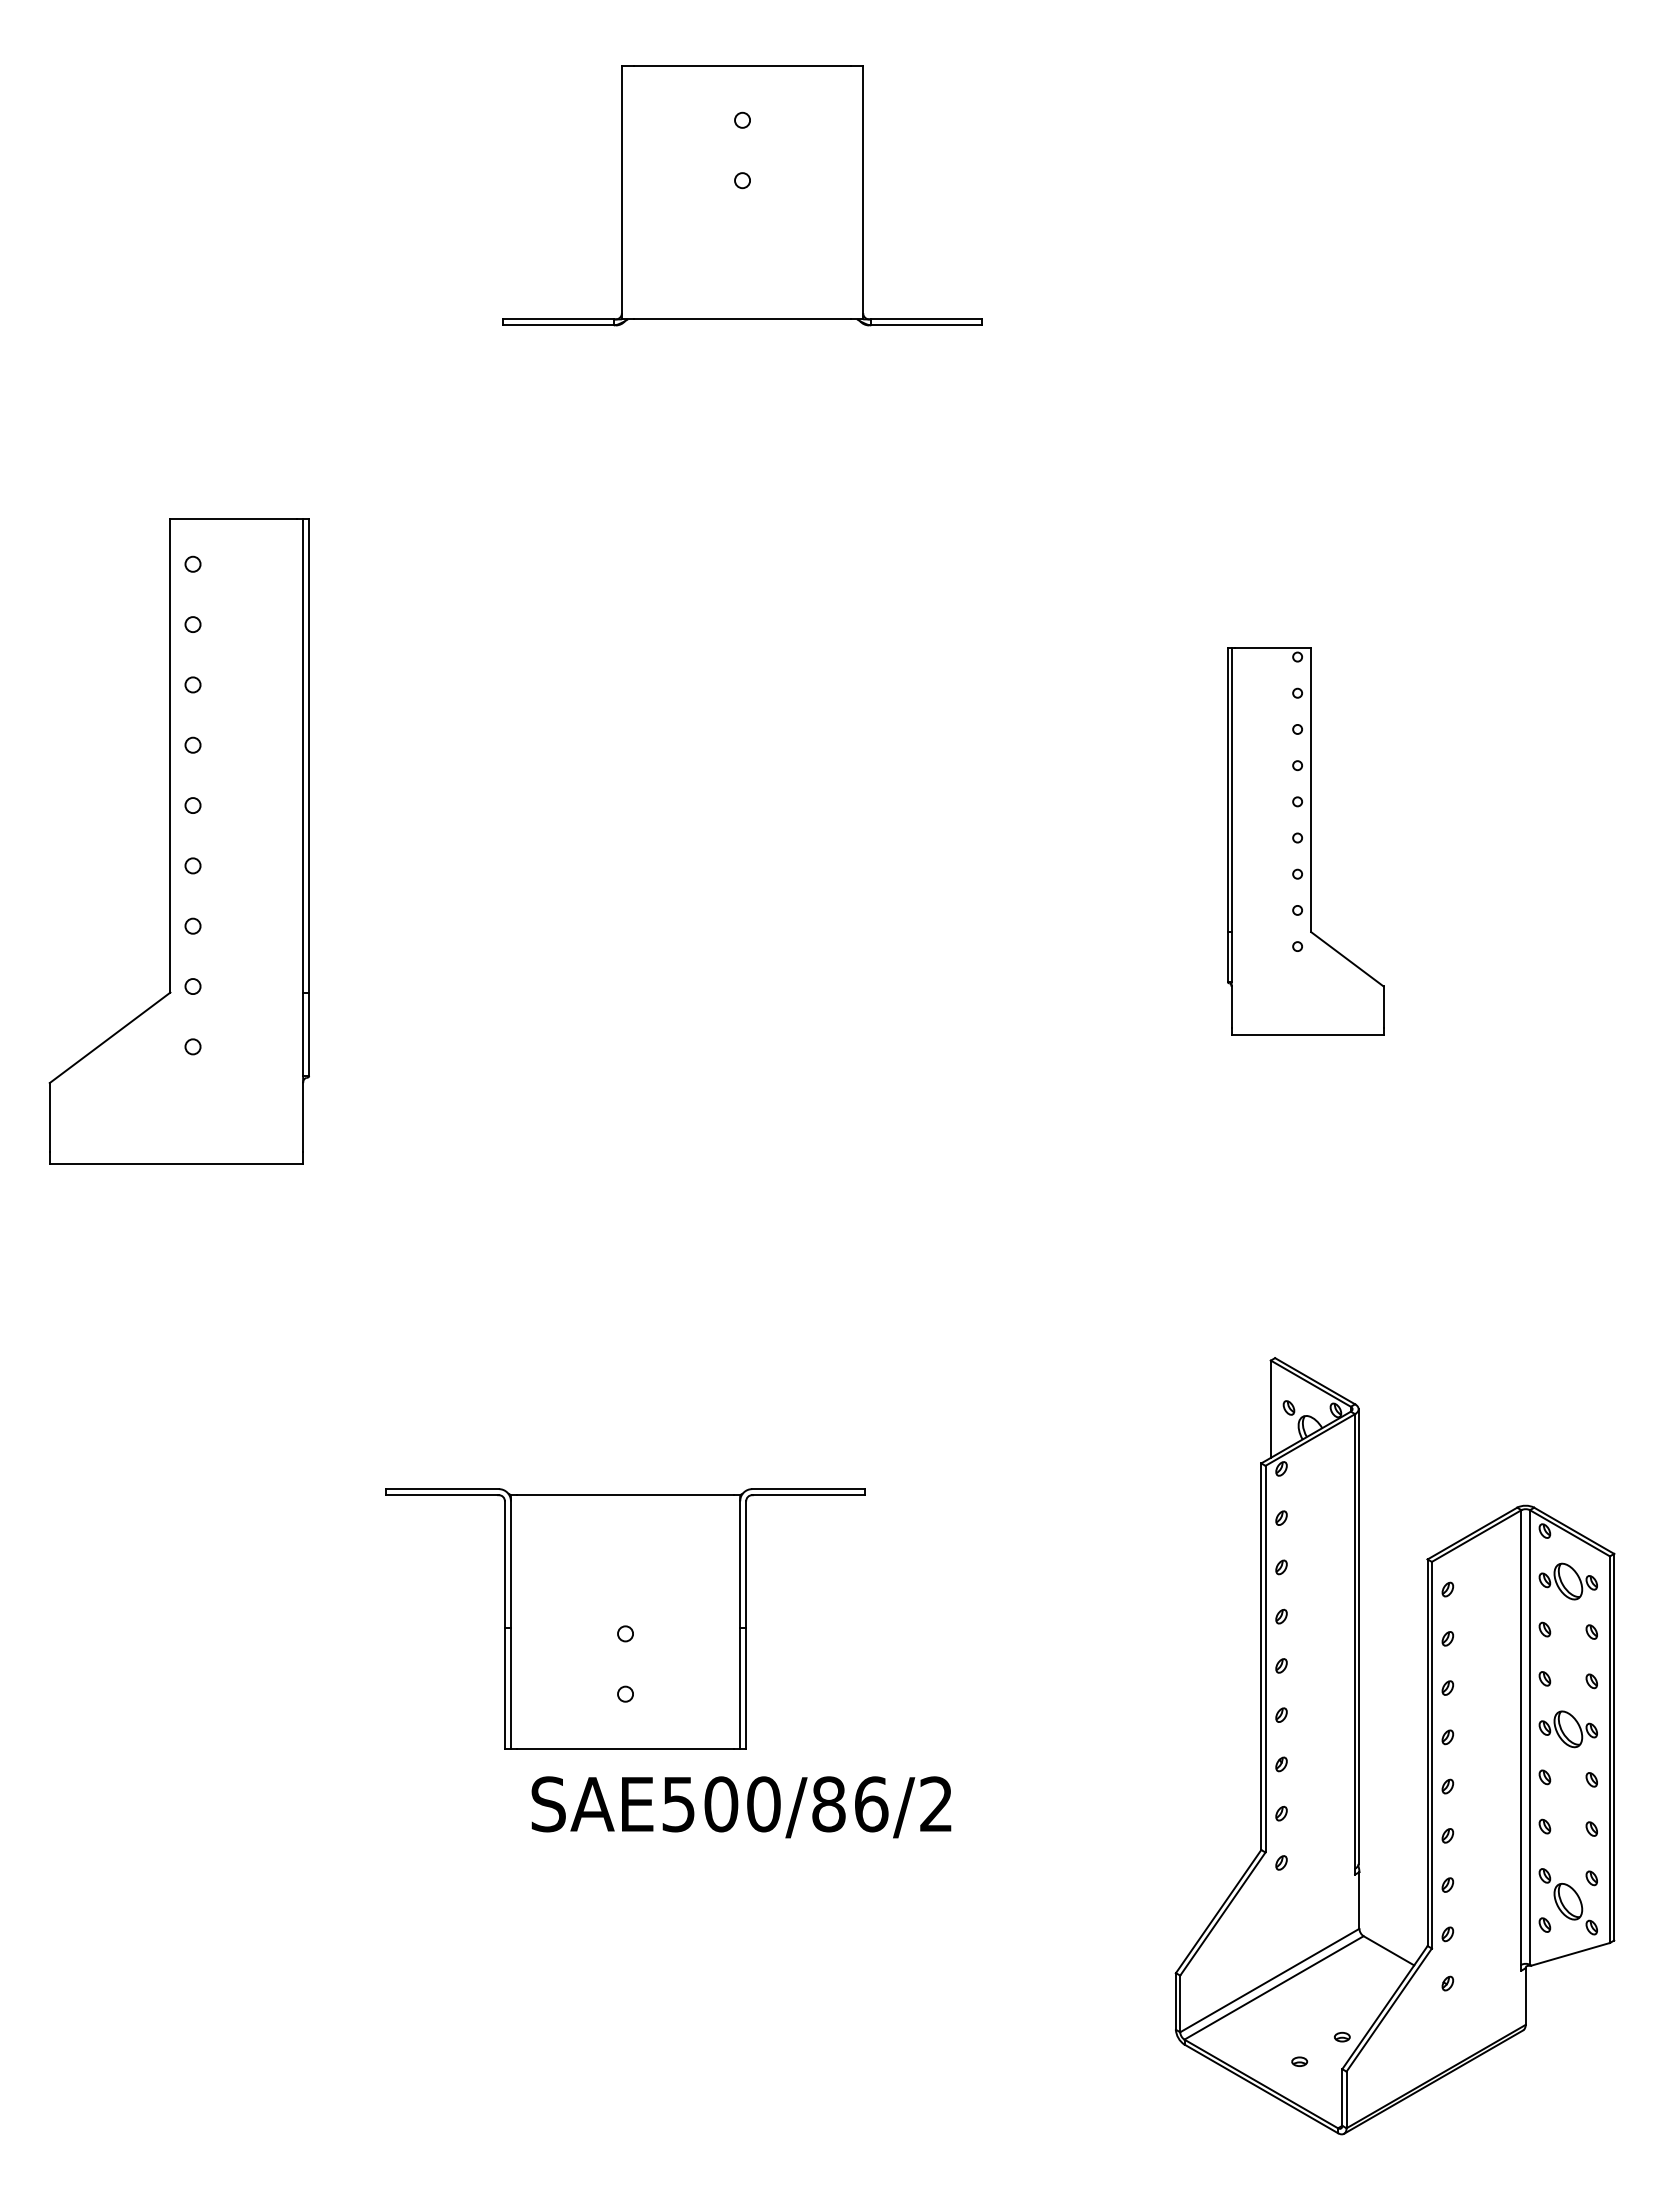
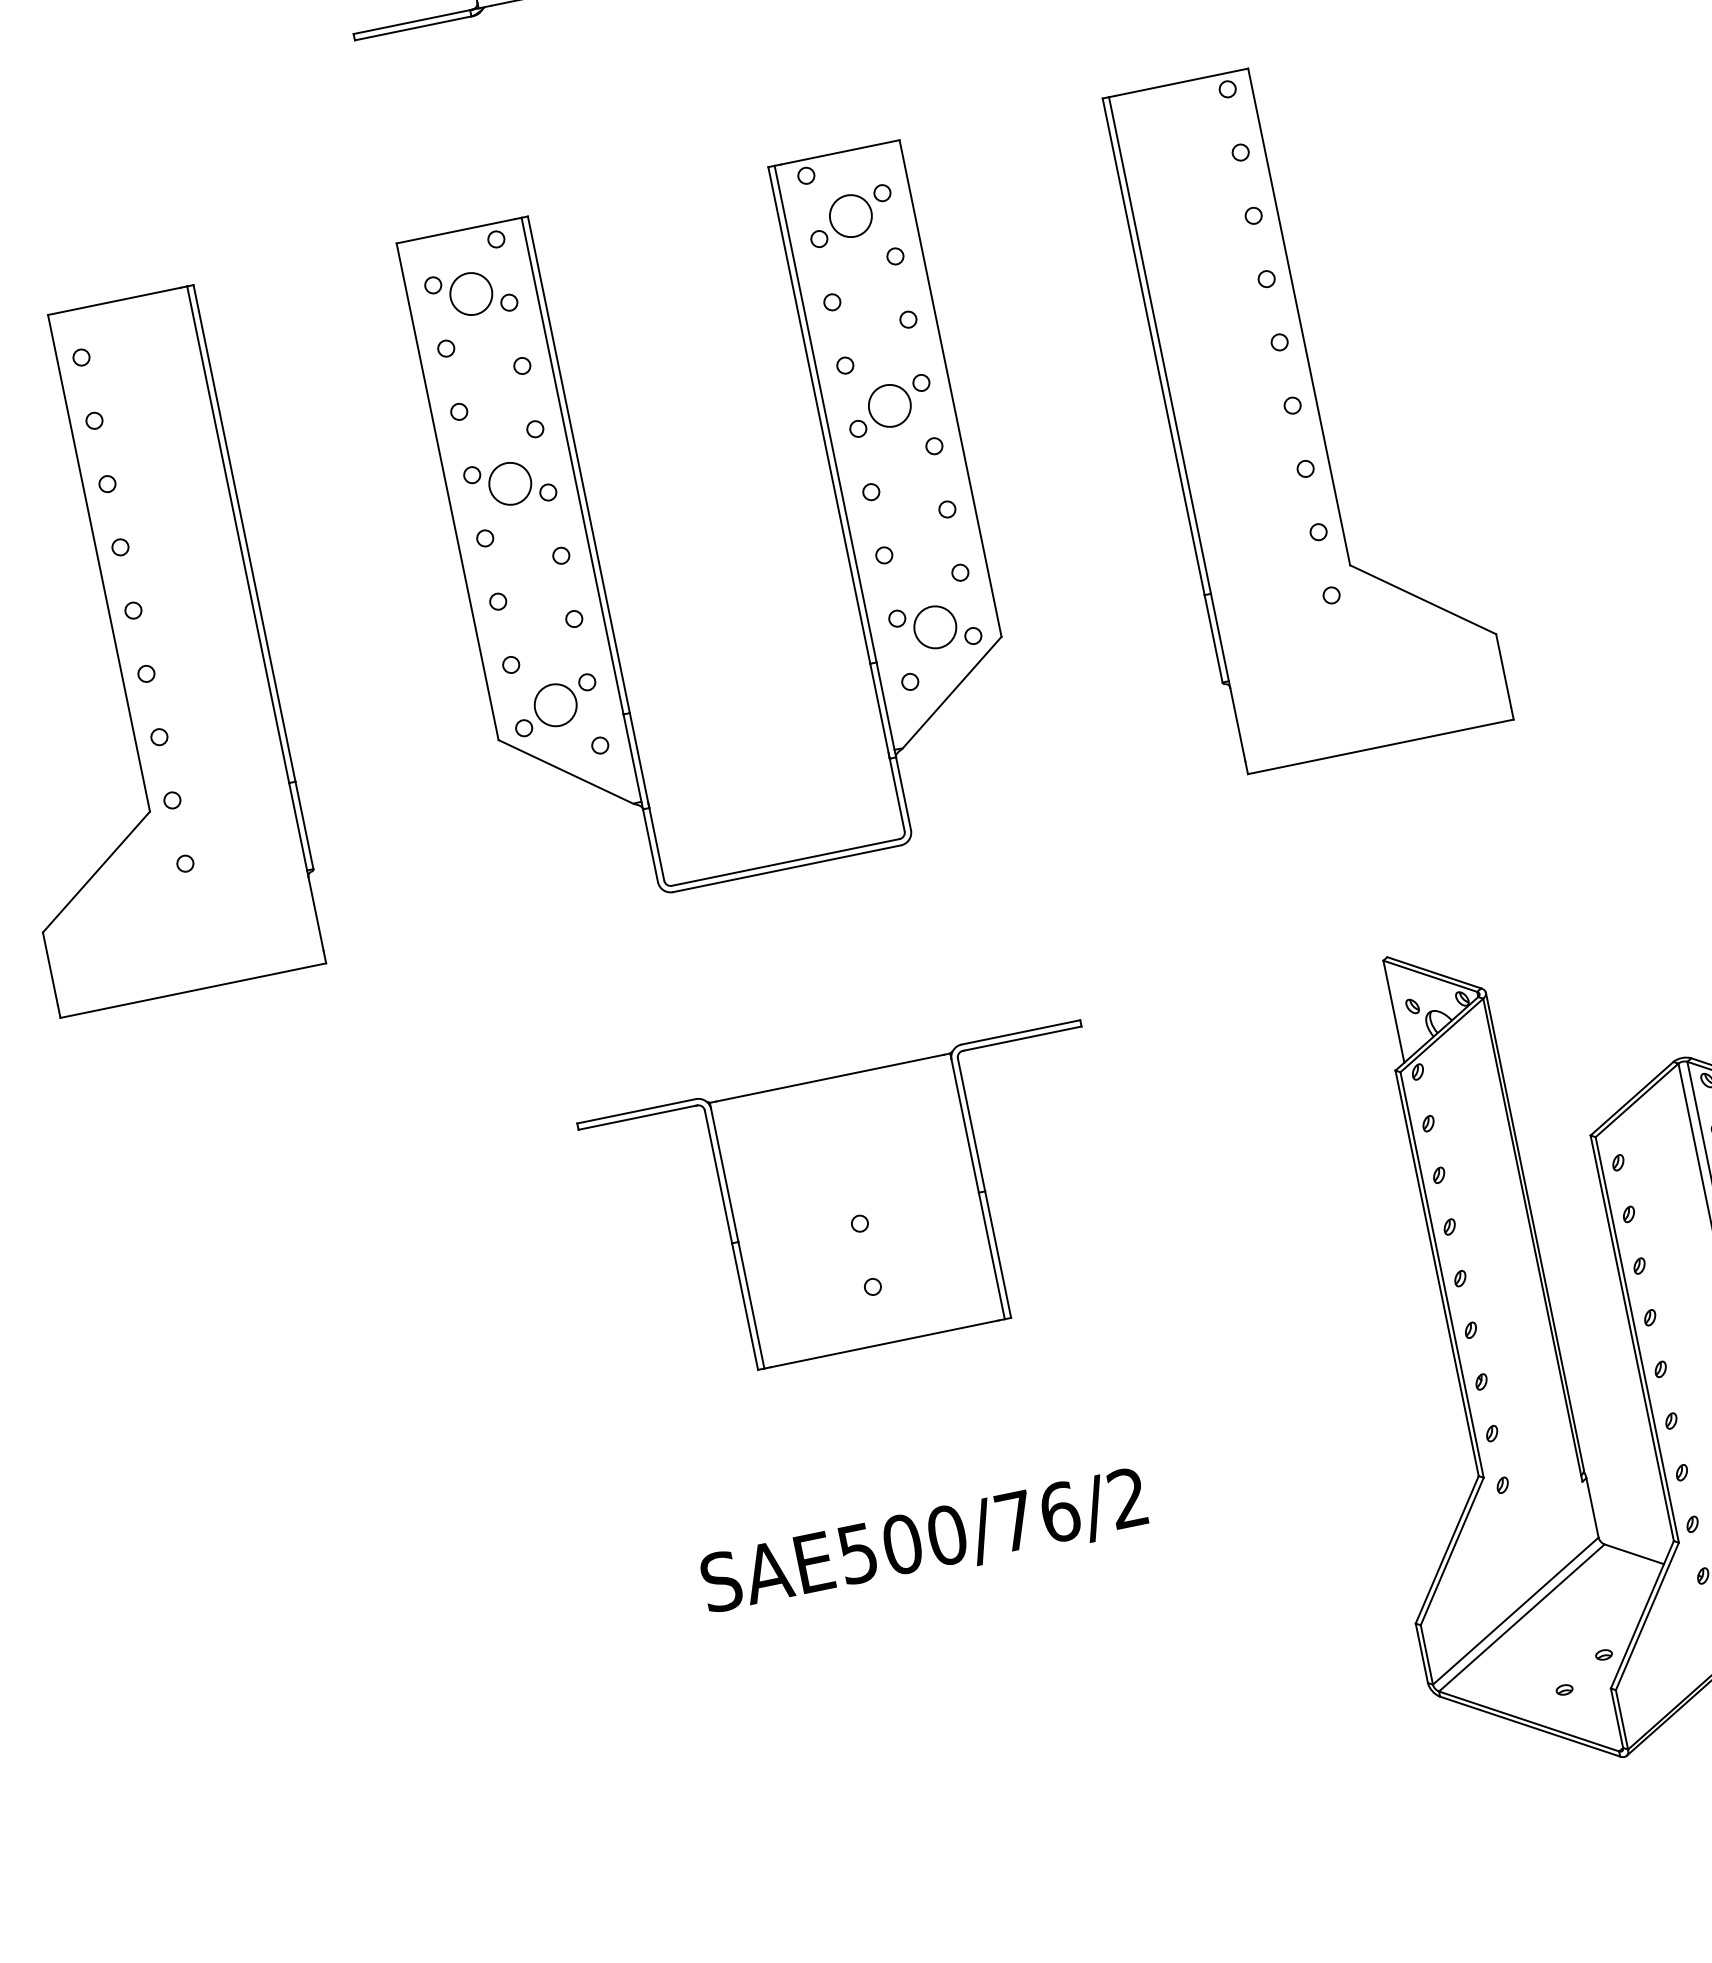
part: (628, 841) -> (597, 554), added
part: (1305, 841) -> (1307, 408), size x1.67
part: (625, 1618) -> (856, 1207), moved
text: (828, 1804) -> (1015, 1521), SAE500/86/2 -> SAE500/76/2

